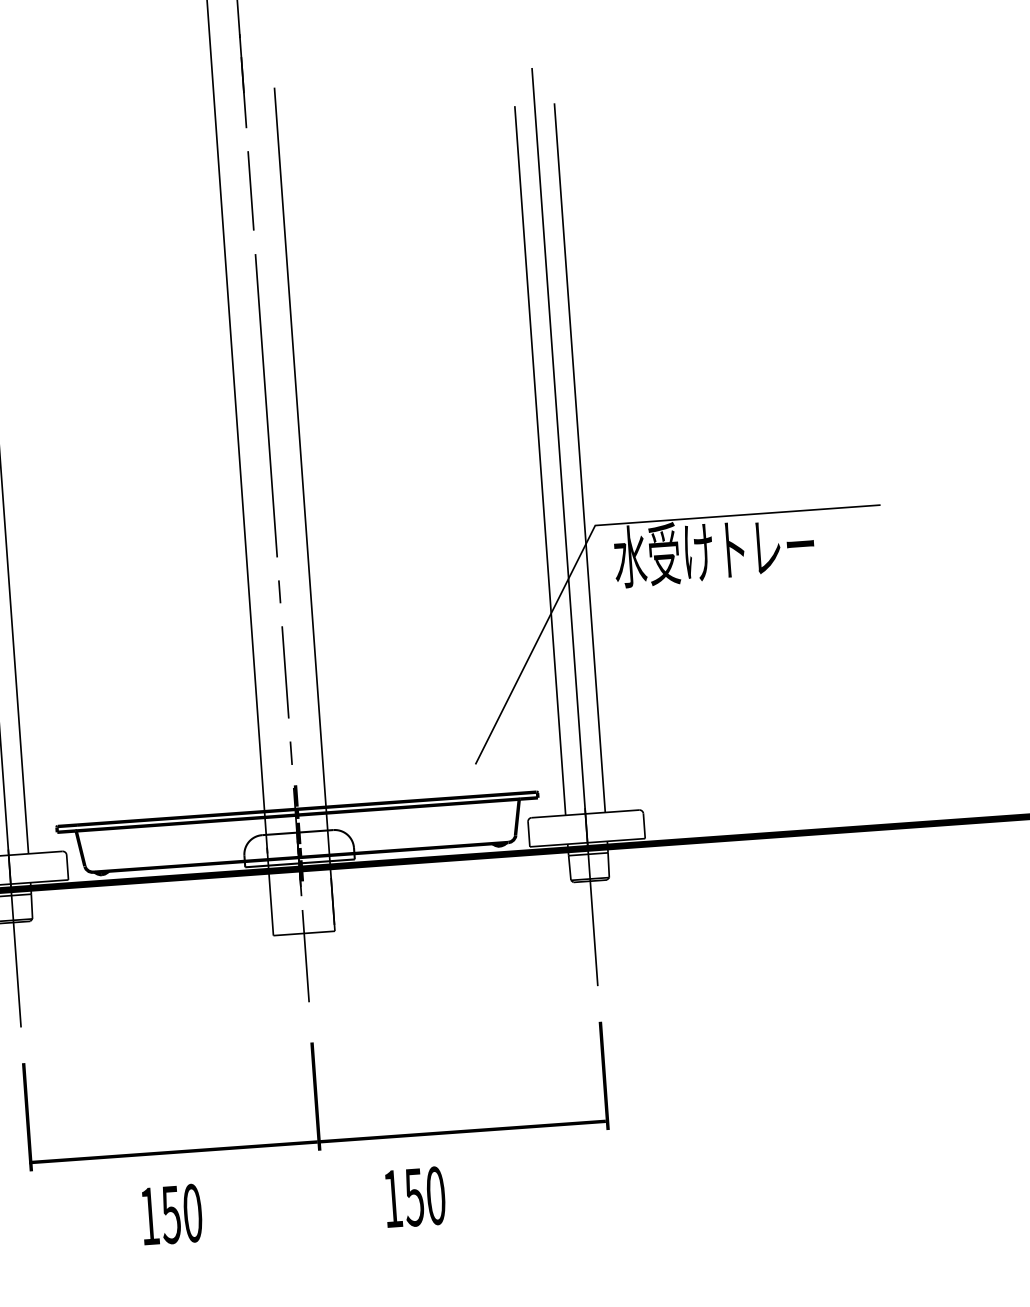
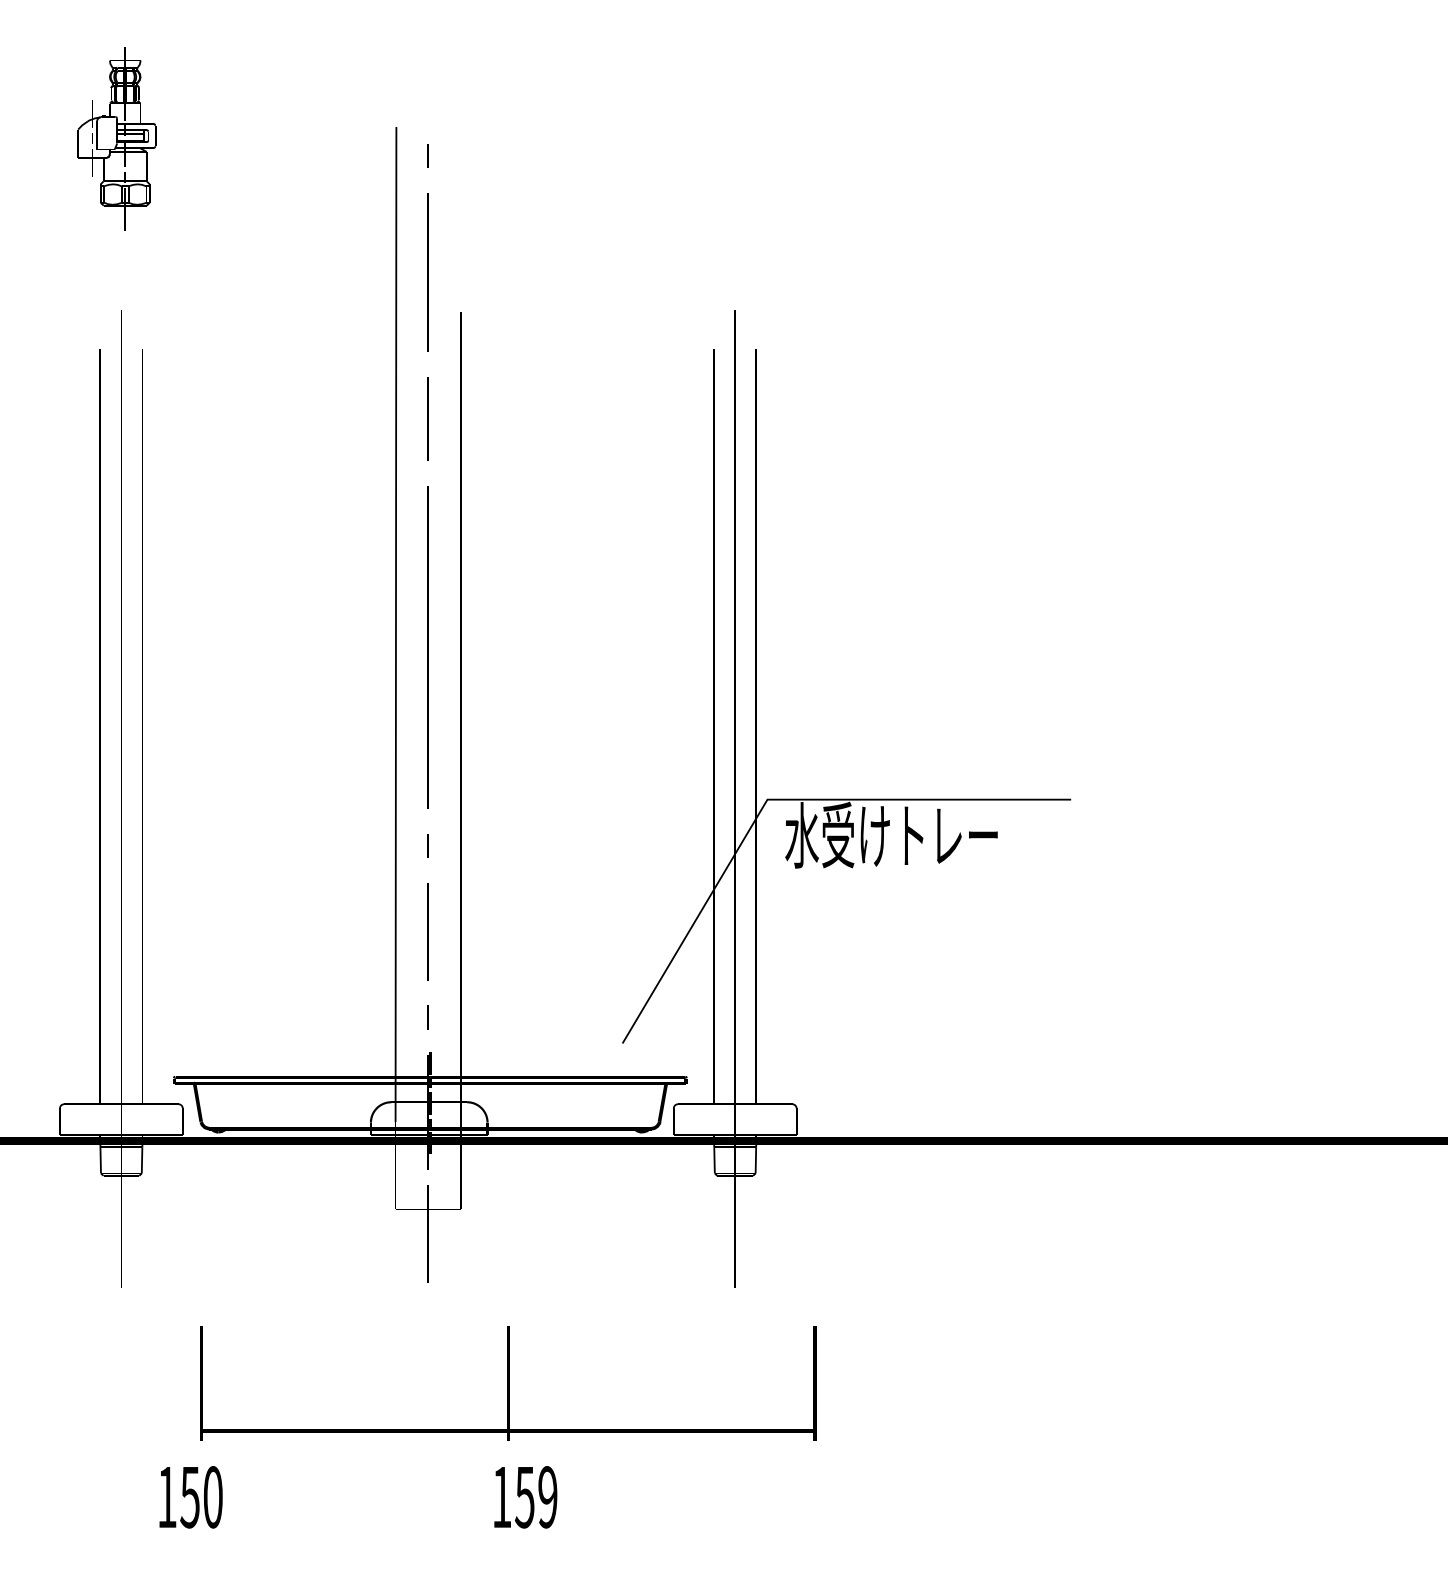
part: (316, 1096) -> (508, 1383), moved
text: (435, 1196) -> (547, 1497), 150 -> 159
text: (171, 1214) -> (190, 1497), moved

